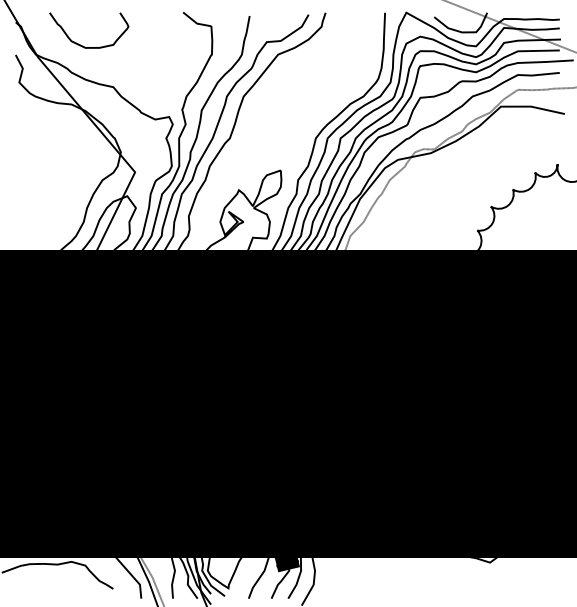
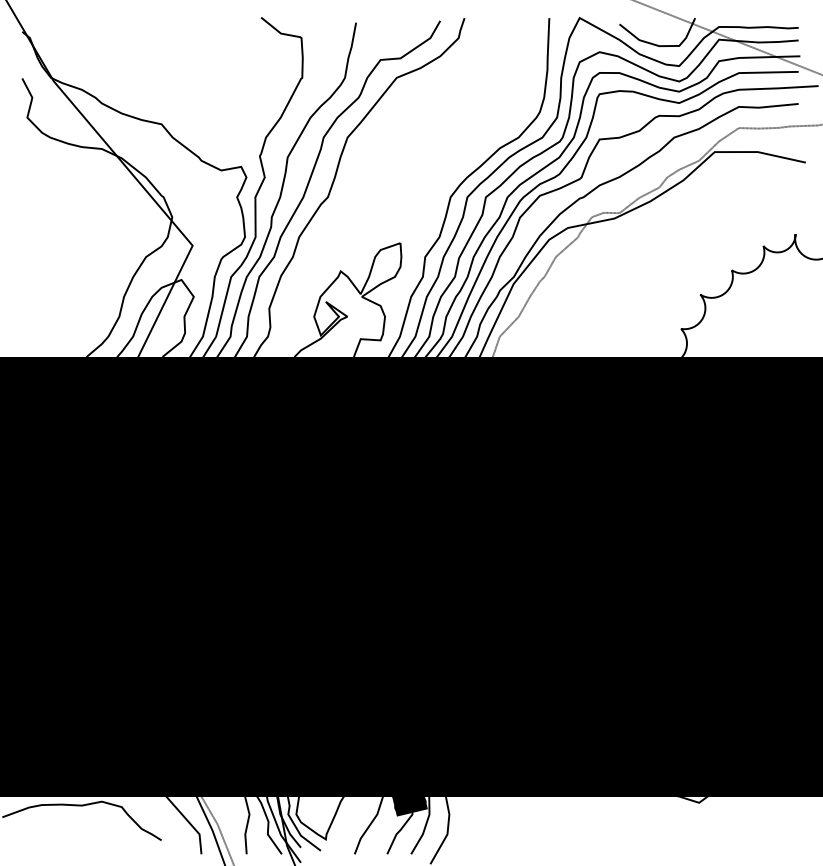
curve: (83, 45) -> (118, 64), removed

